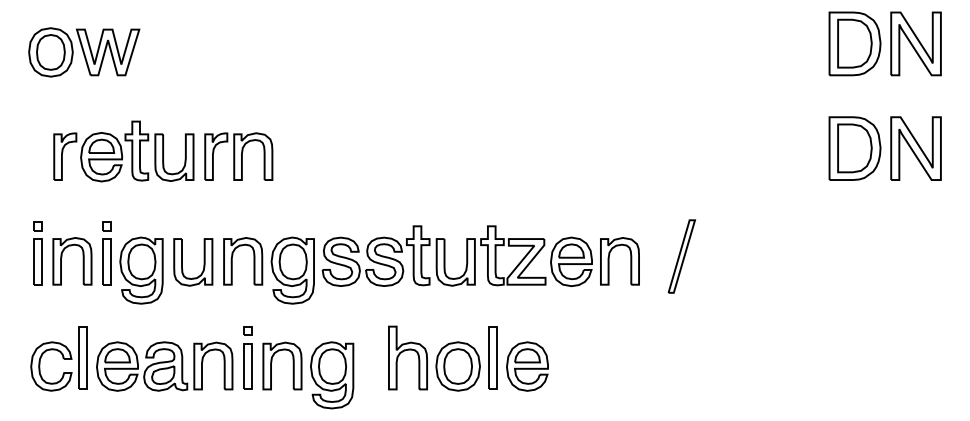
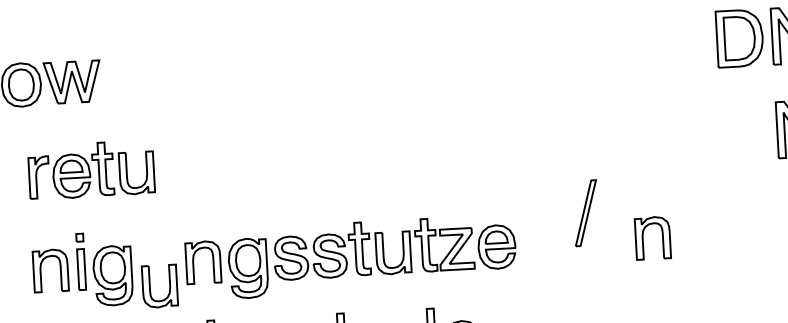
part: (854, 148) -> (744, 132), removed
part: (238, 156) -> (194, 168), removed
part: (37, 253) -> (19, 265), removed
part: (681, 256) -> (585, 213), moved
part: (609, 261) -> (643, 238), moved
part: (203, 262) -> (169, 285), moved

